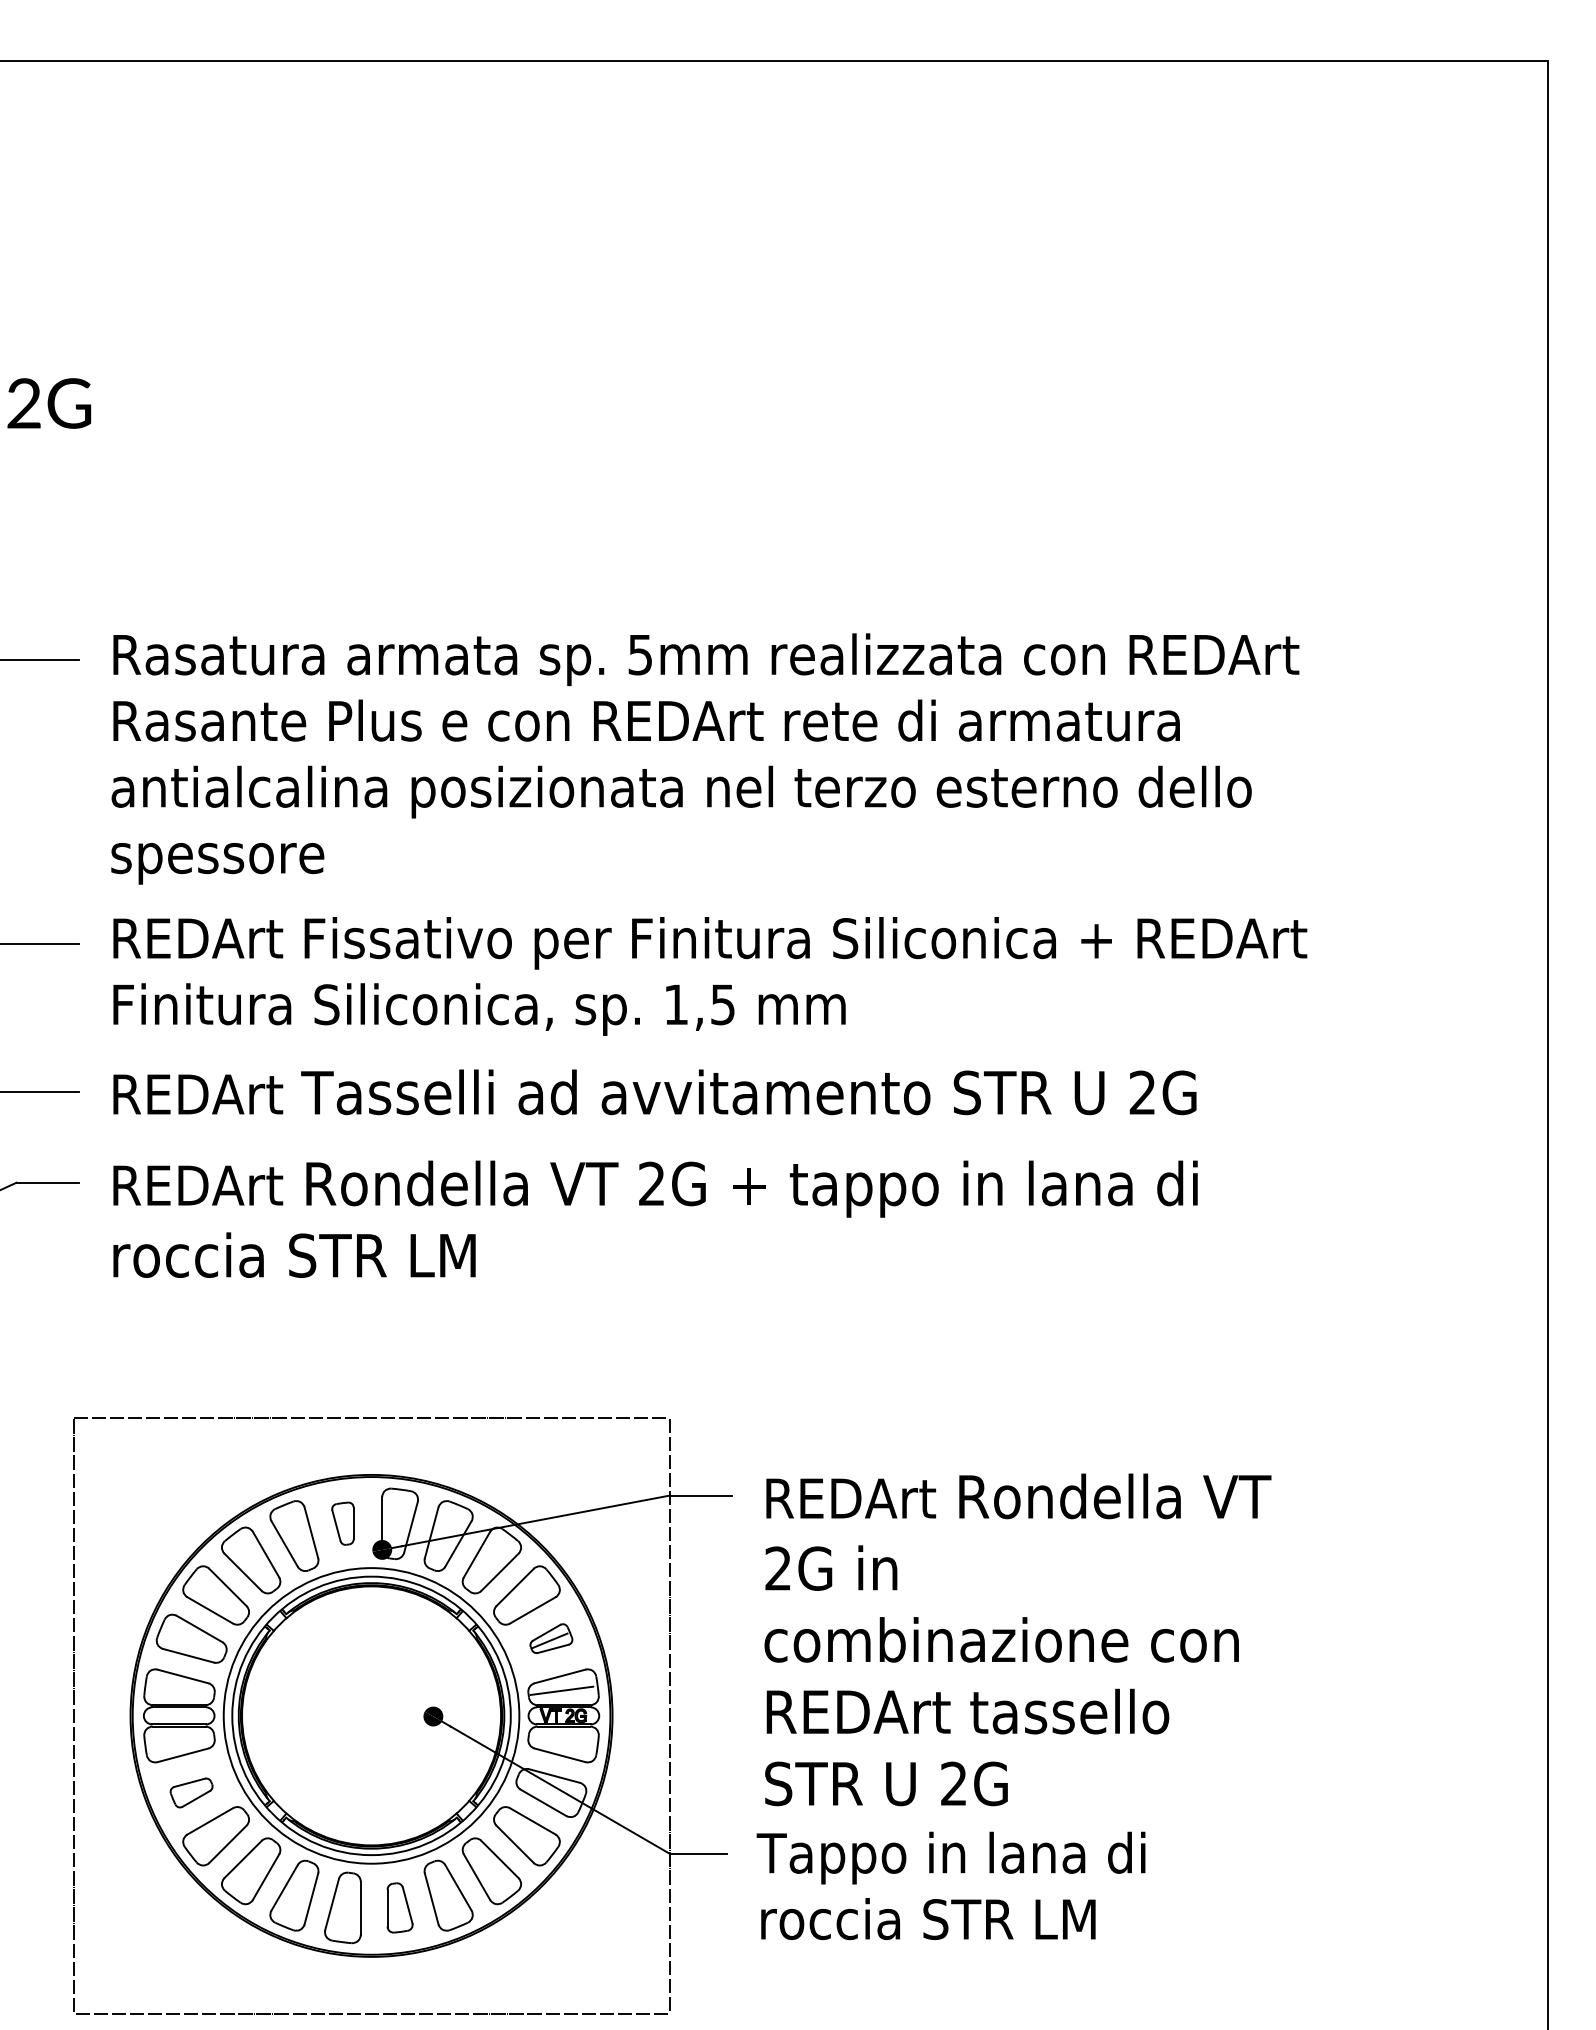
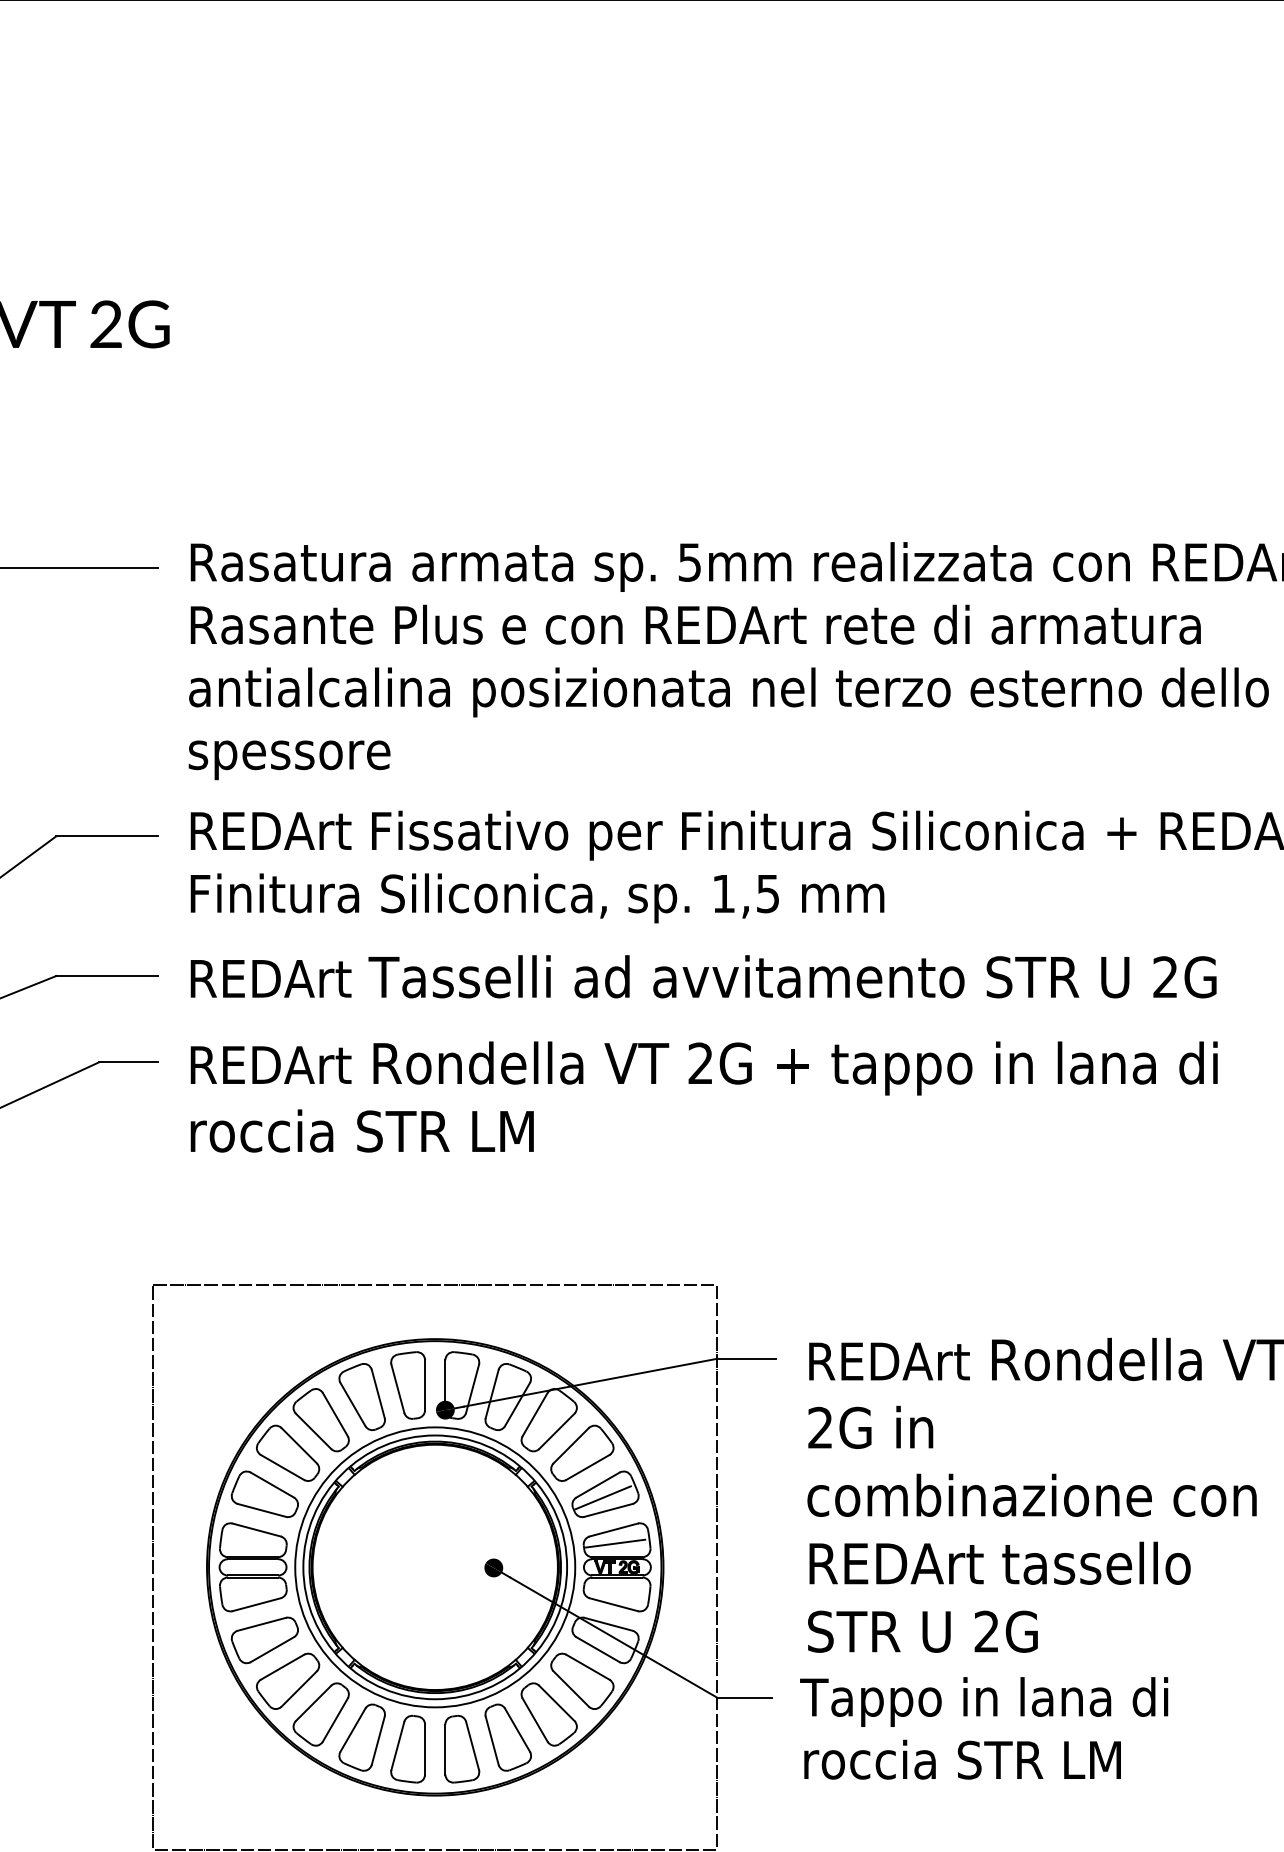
part: (342, 1523) -> (407, 1385), size x1.67
part: (551, 1638) -> (605, 1494), size x1.67
part: (191, 1792) -> (264, 1639), size x1.67
part: (399, 1907) -> (461, 1748), size x1.43

